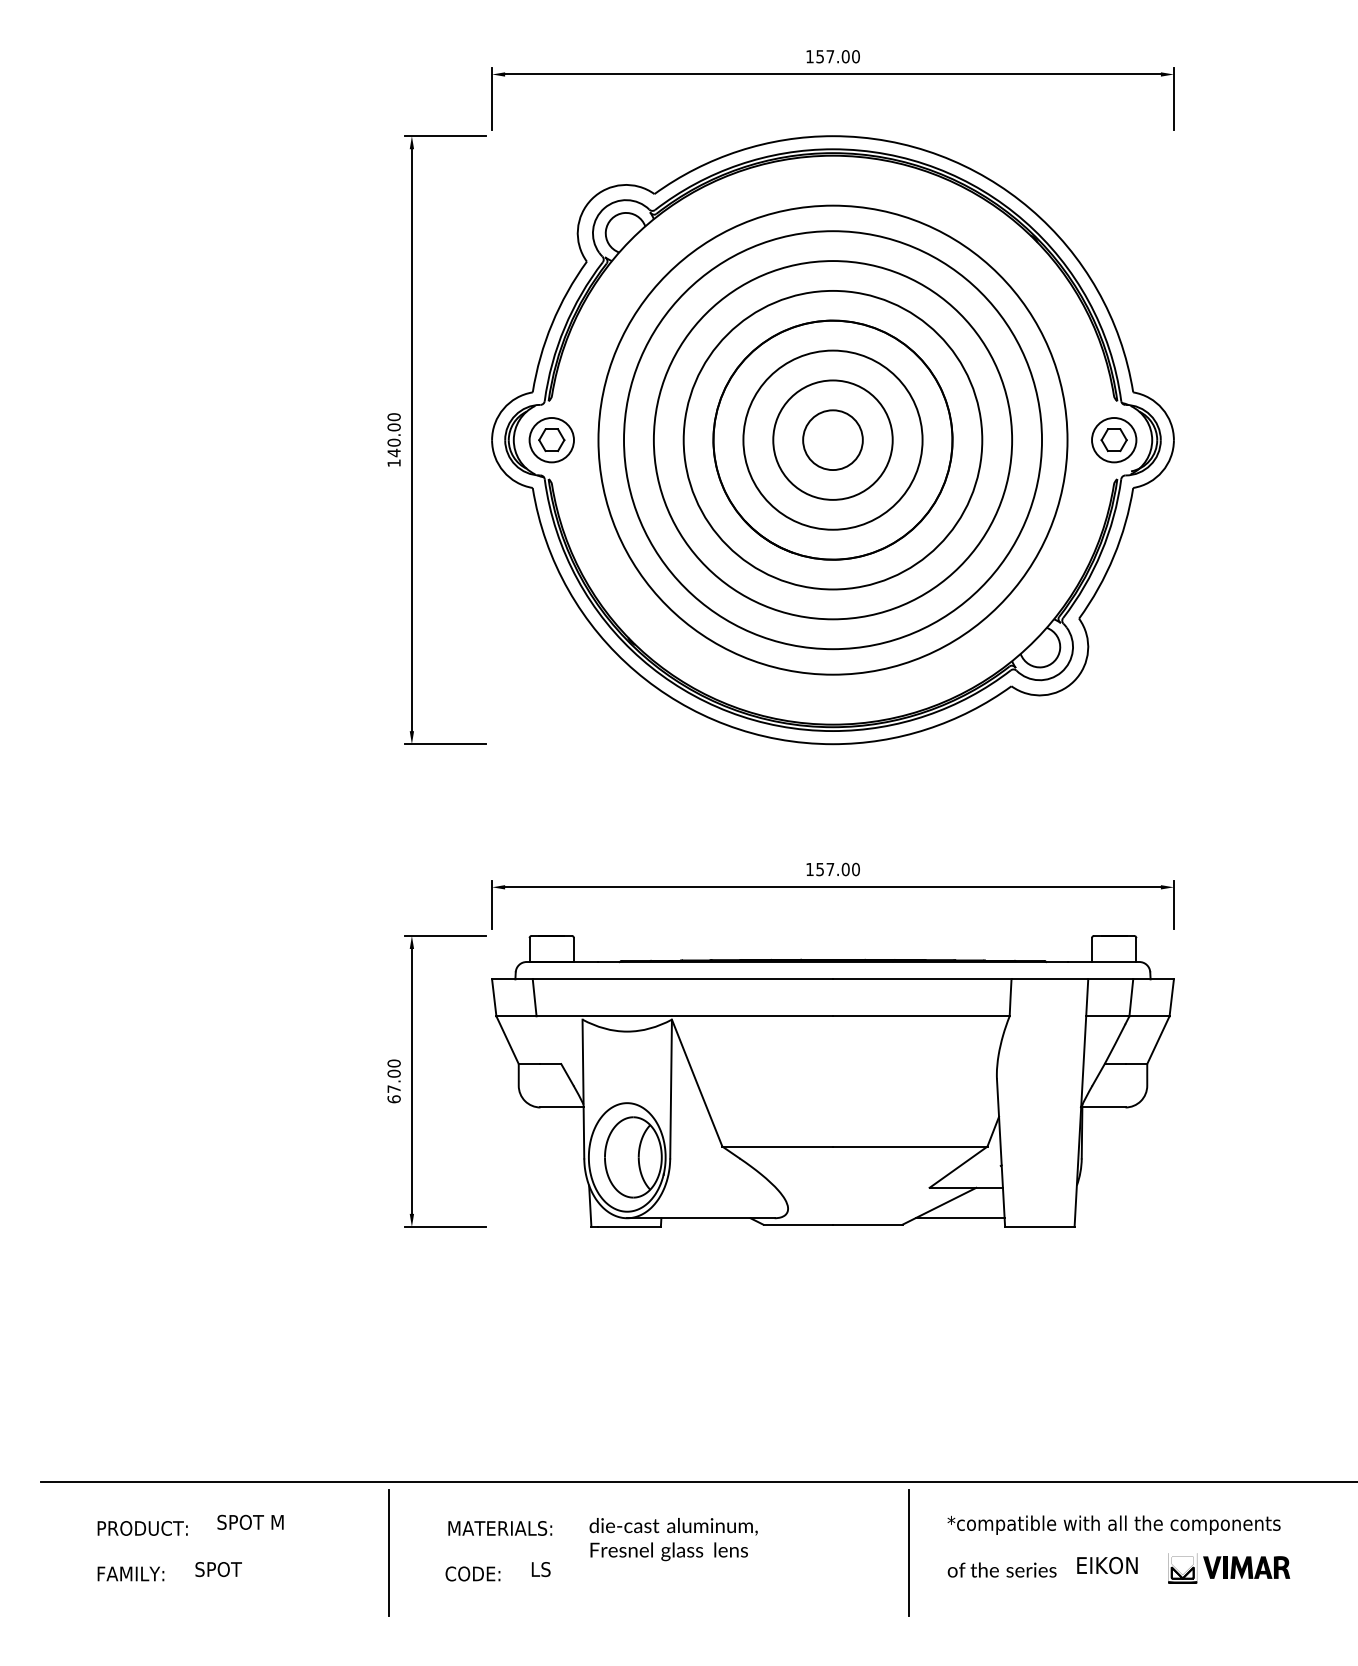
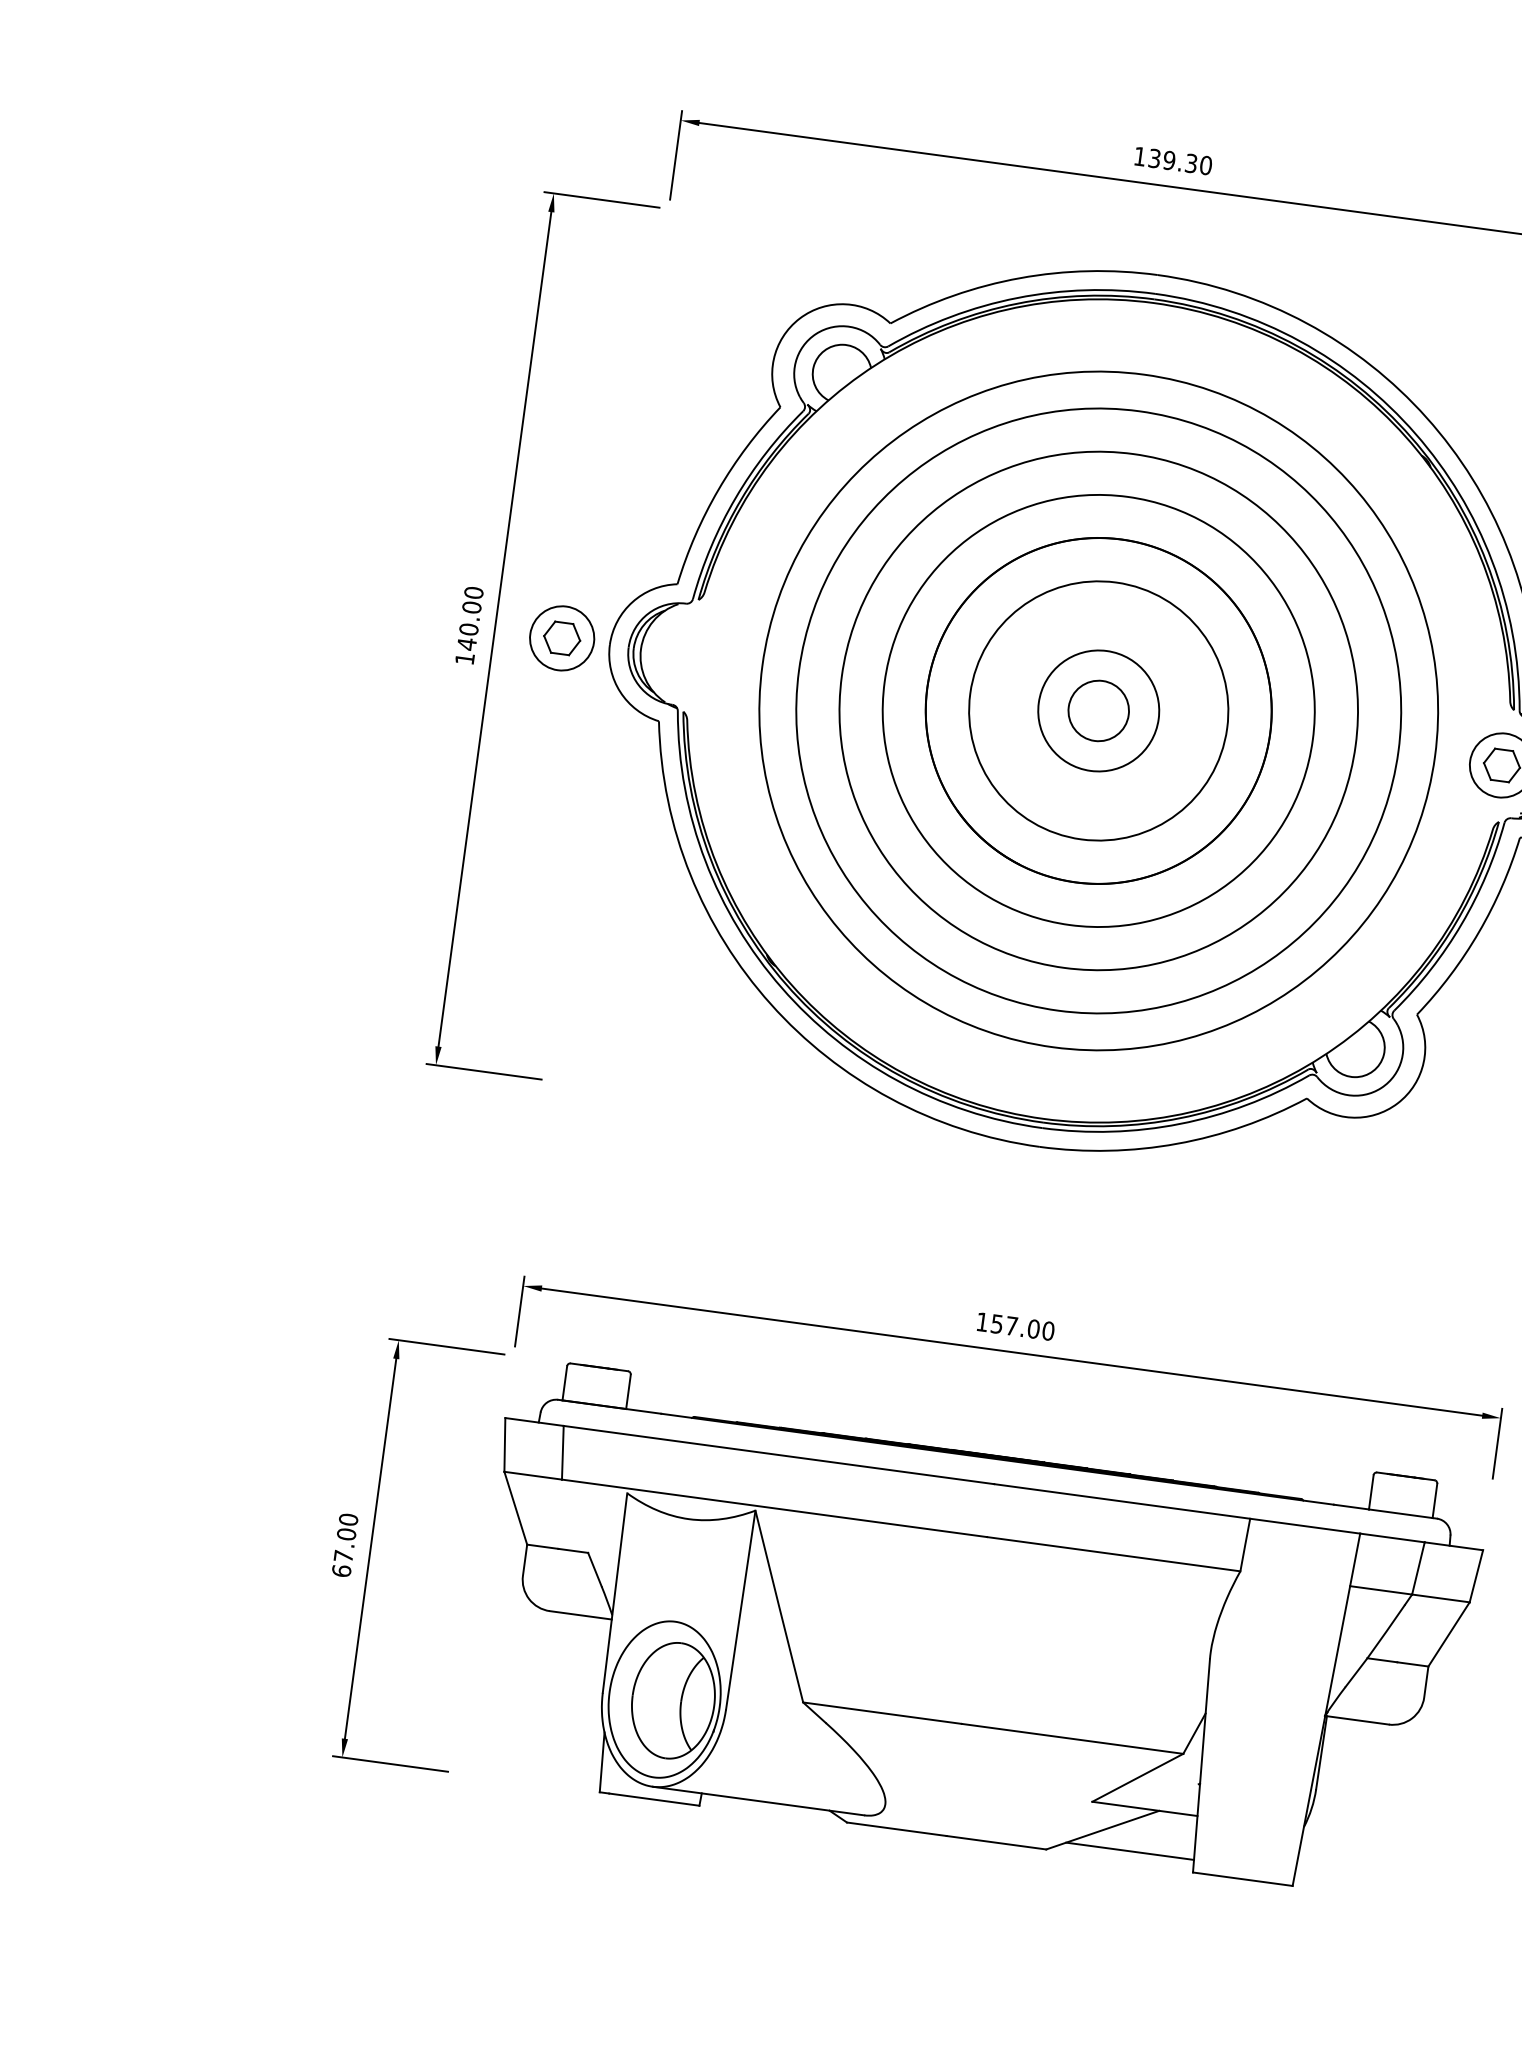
text: (832, 56) -> (1172, 160), 157.00 -> 139.30
circle: (832, 439) -> (1098, 709), size x0.7
part: (551, 440) -> (561, 638), moved
circle: (832, 440) -> (1097, 711), size x0.7

